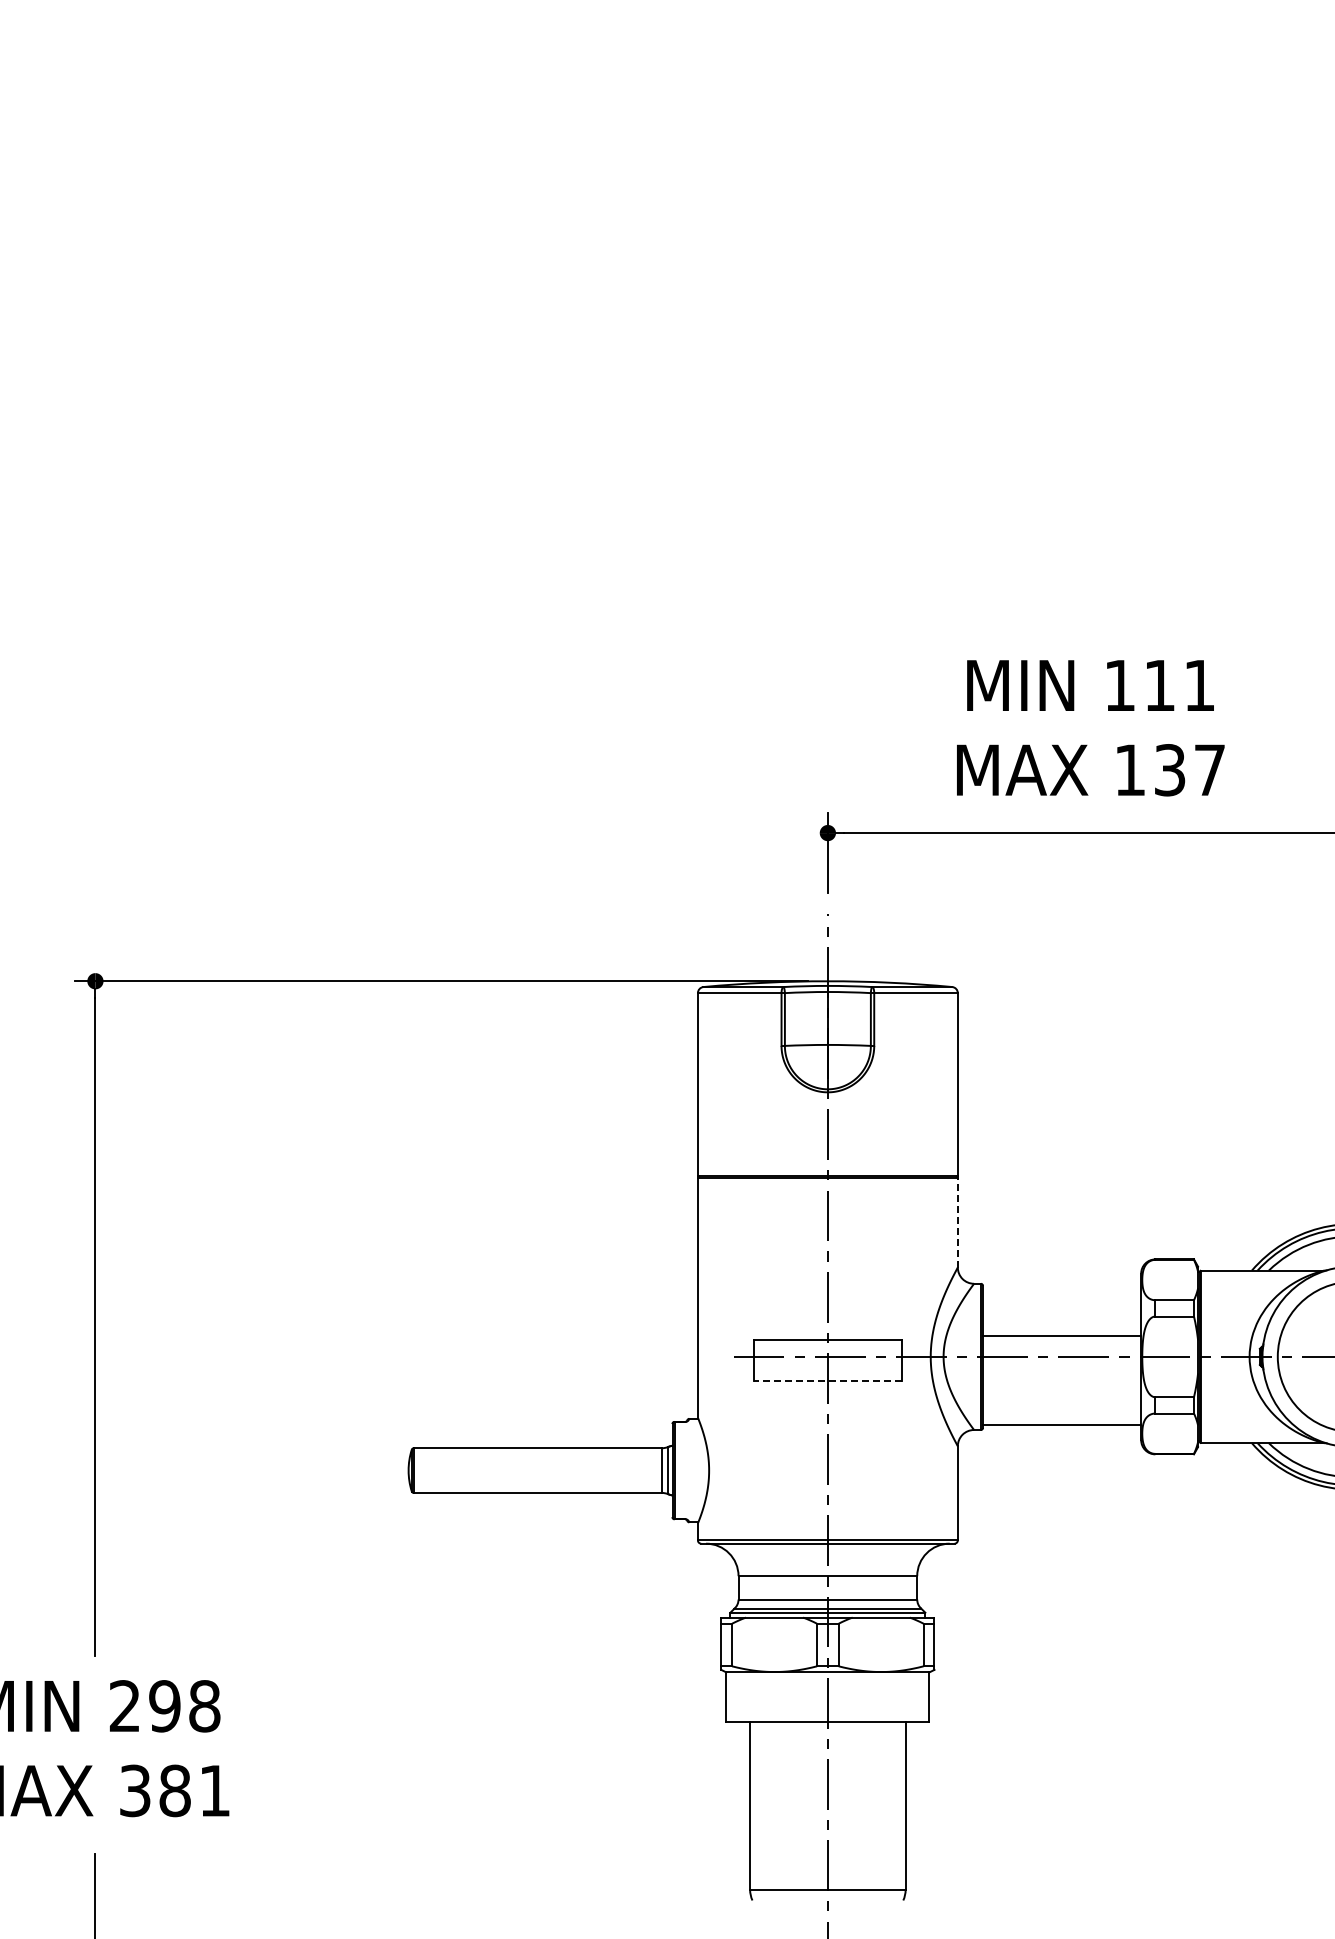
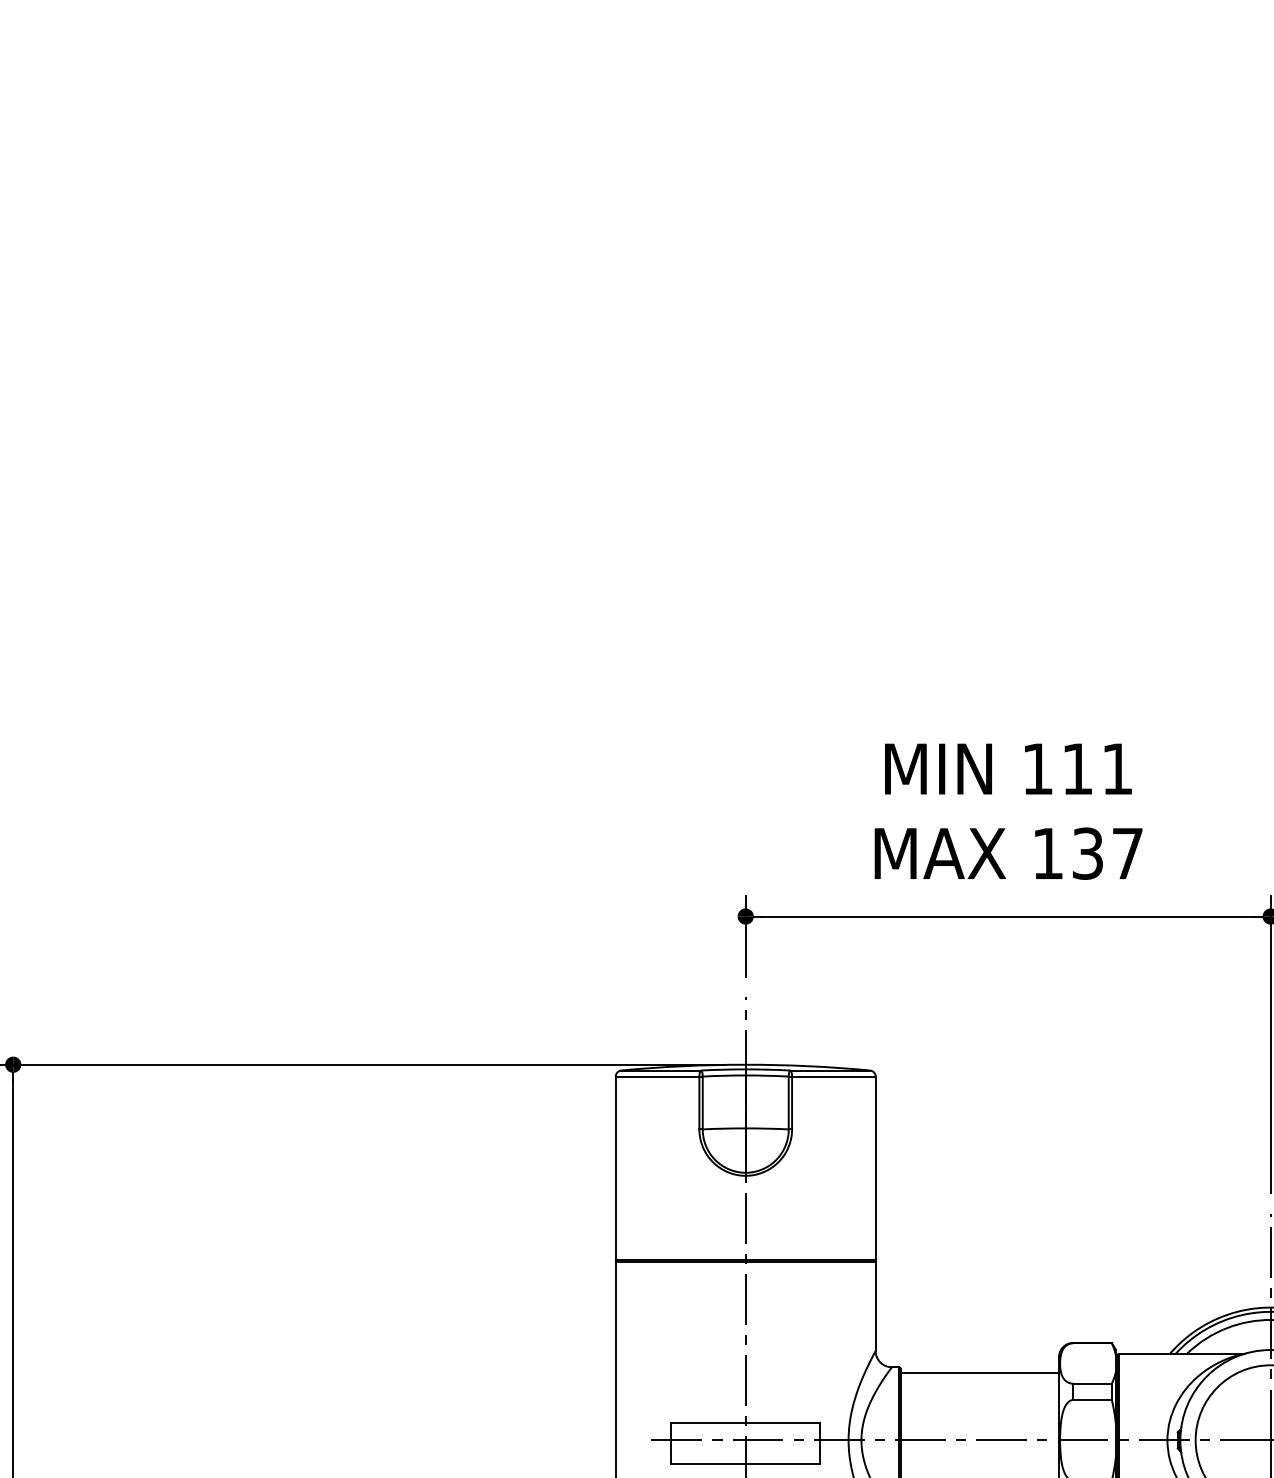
line: (957, 1222) -> (875, 1305), dashed -> solid
line: (1062, 1336) -> (980, 1372), moved
line: (827, 1380) -> (745, 1463), dashed -> solid

